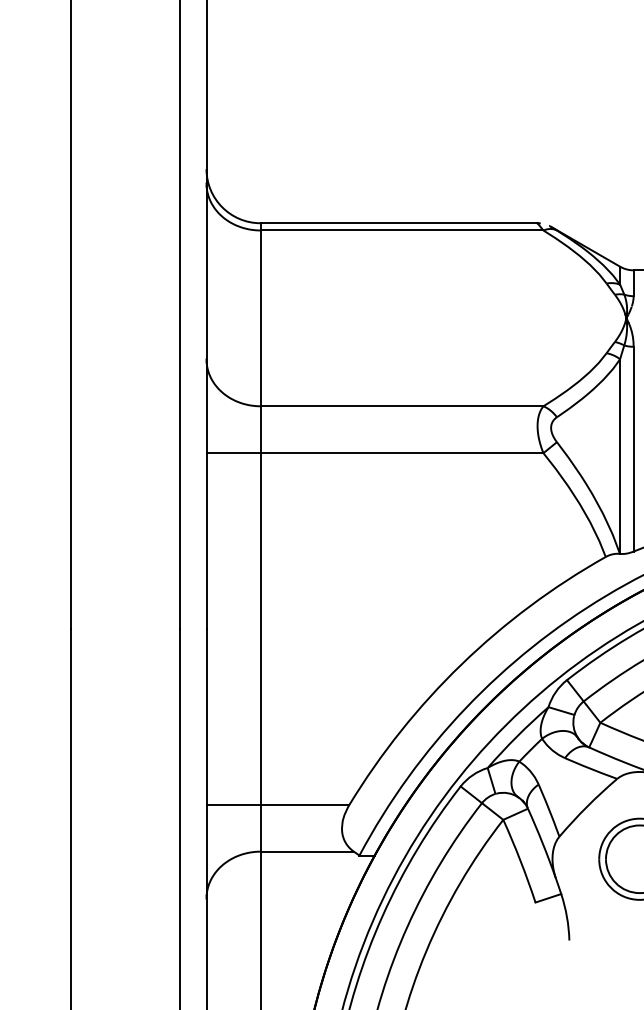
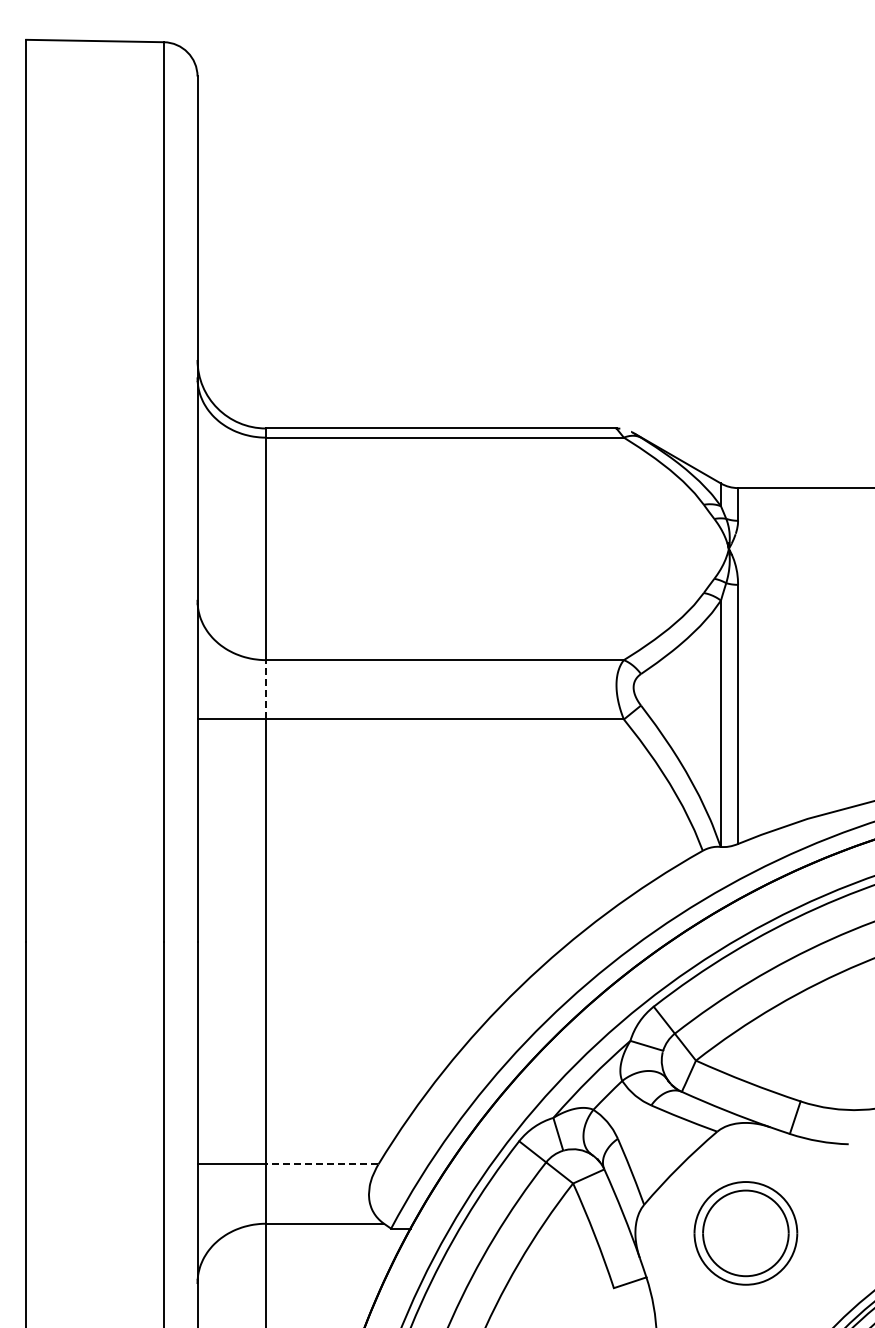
line: (261, 429) -> (266, 689), solid -> dashed
line: (304, 804) -> (321, 1164), solid -> dashed

